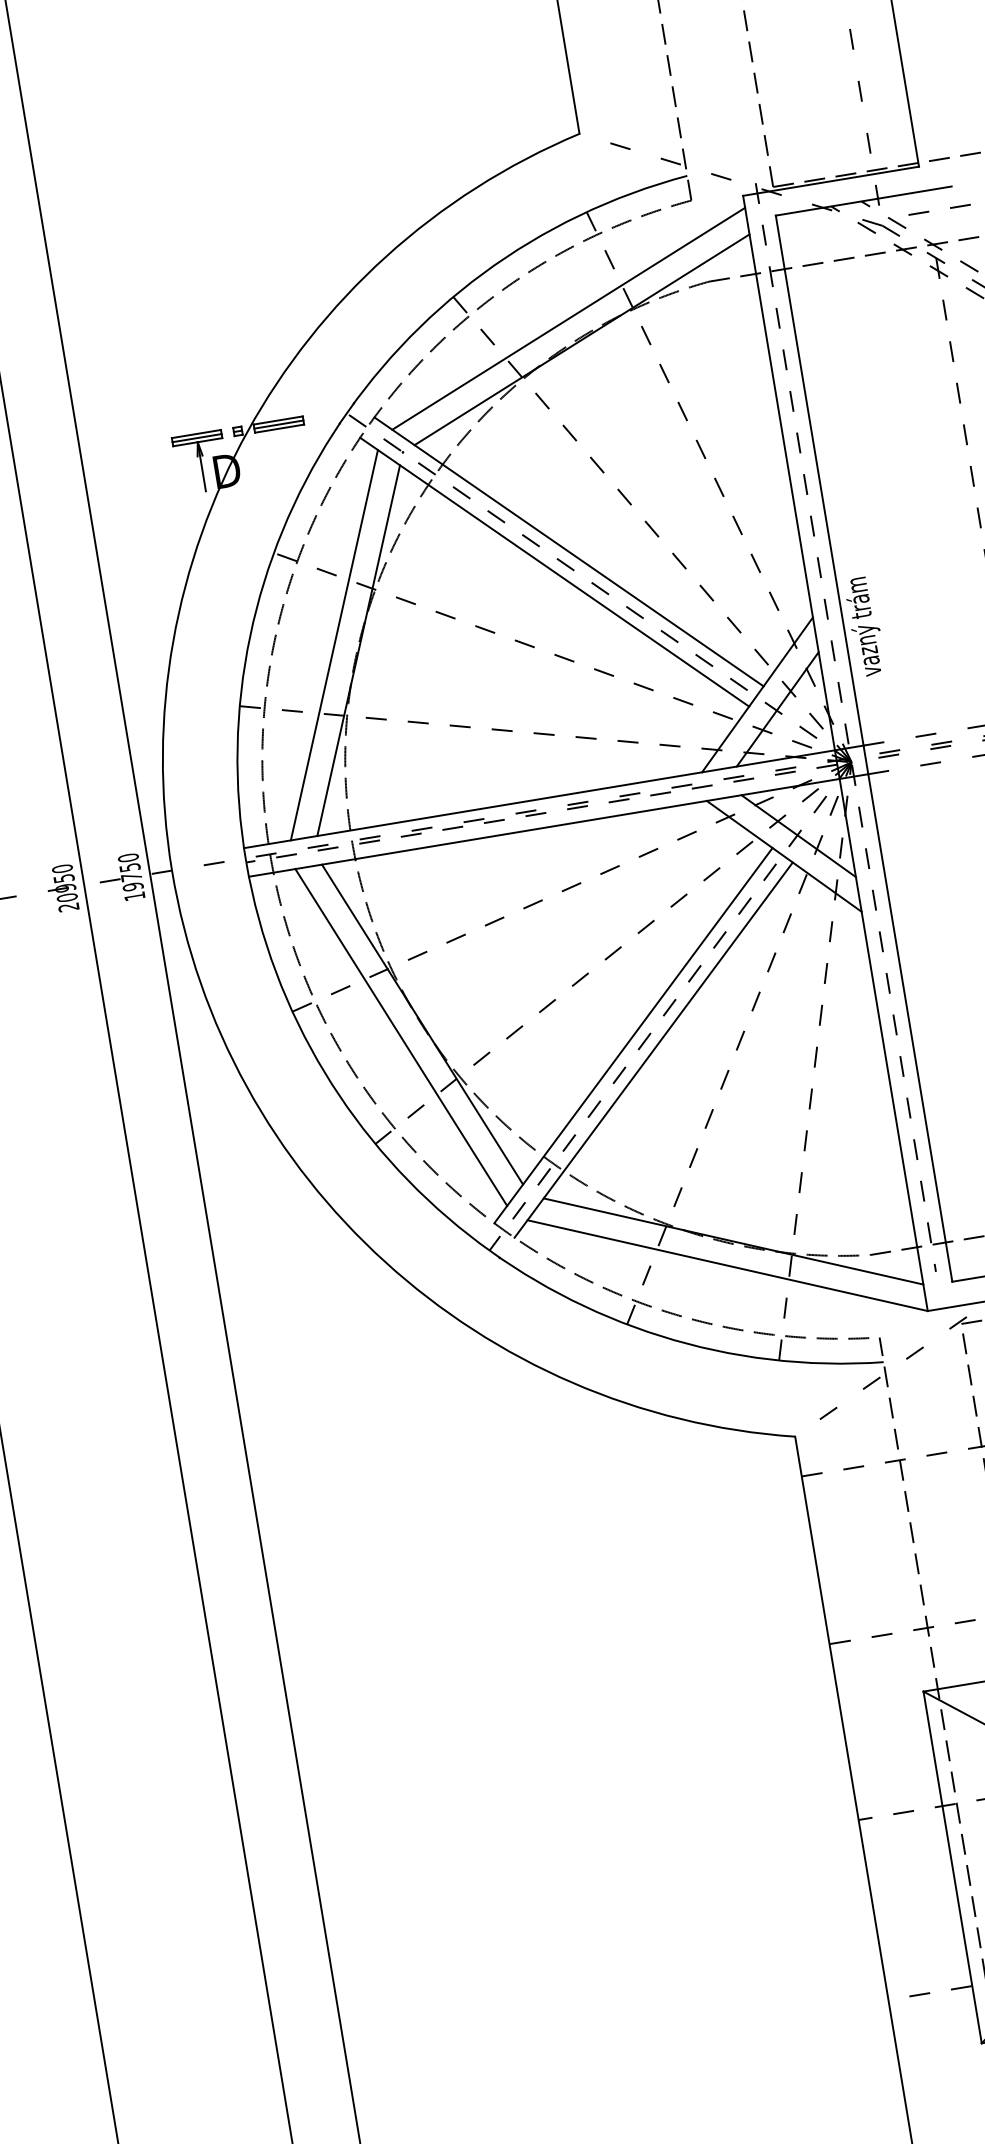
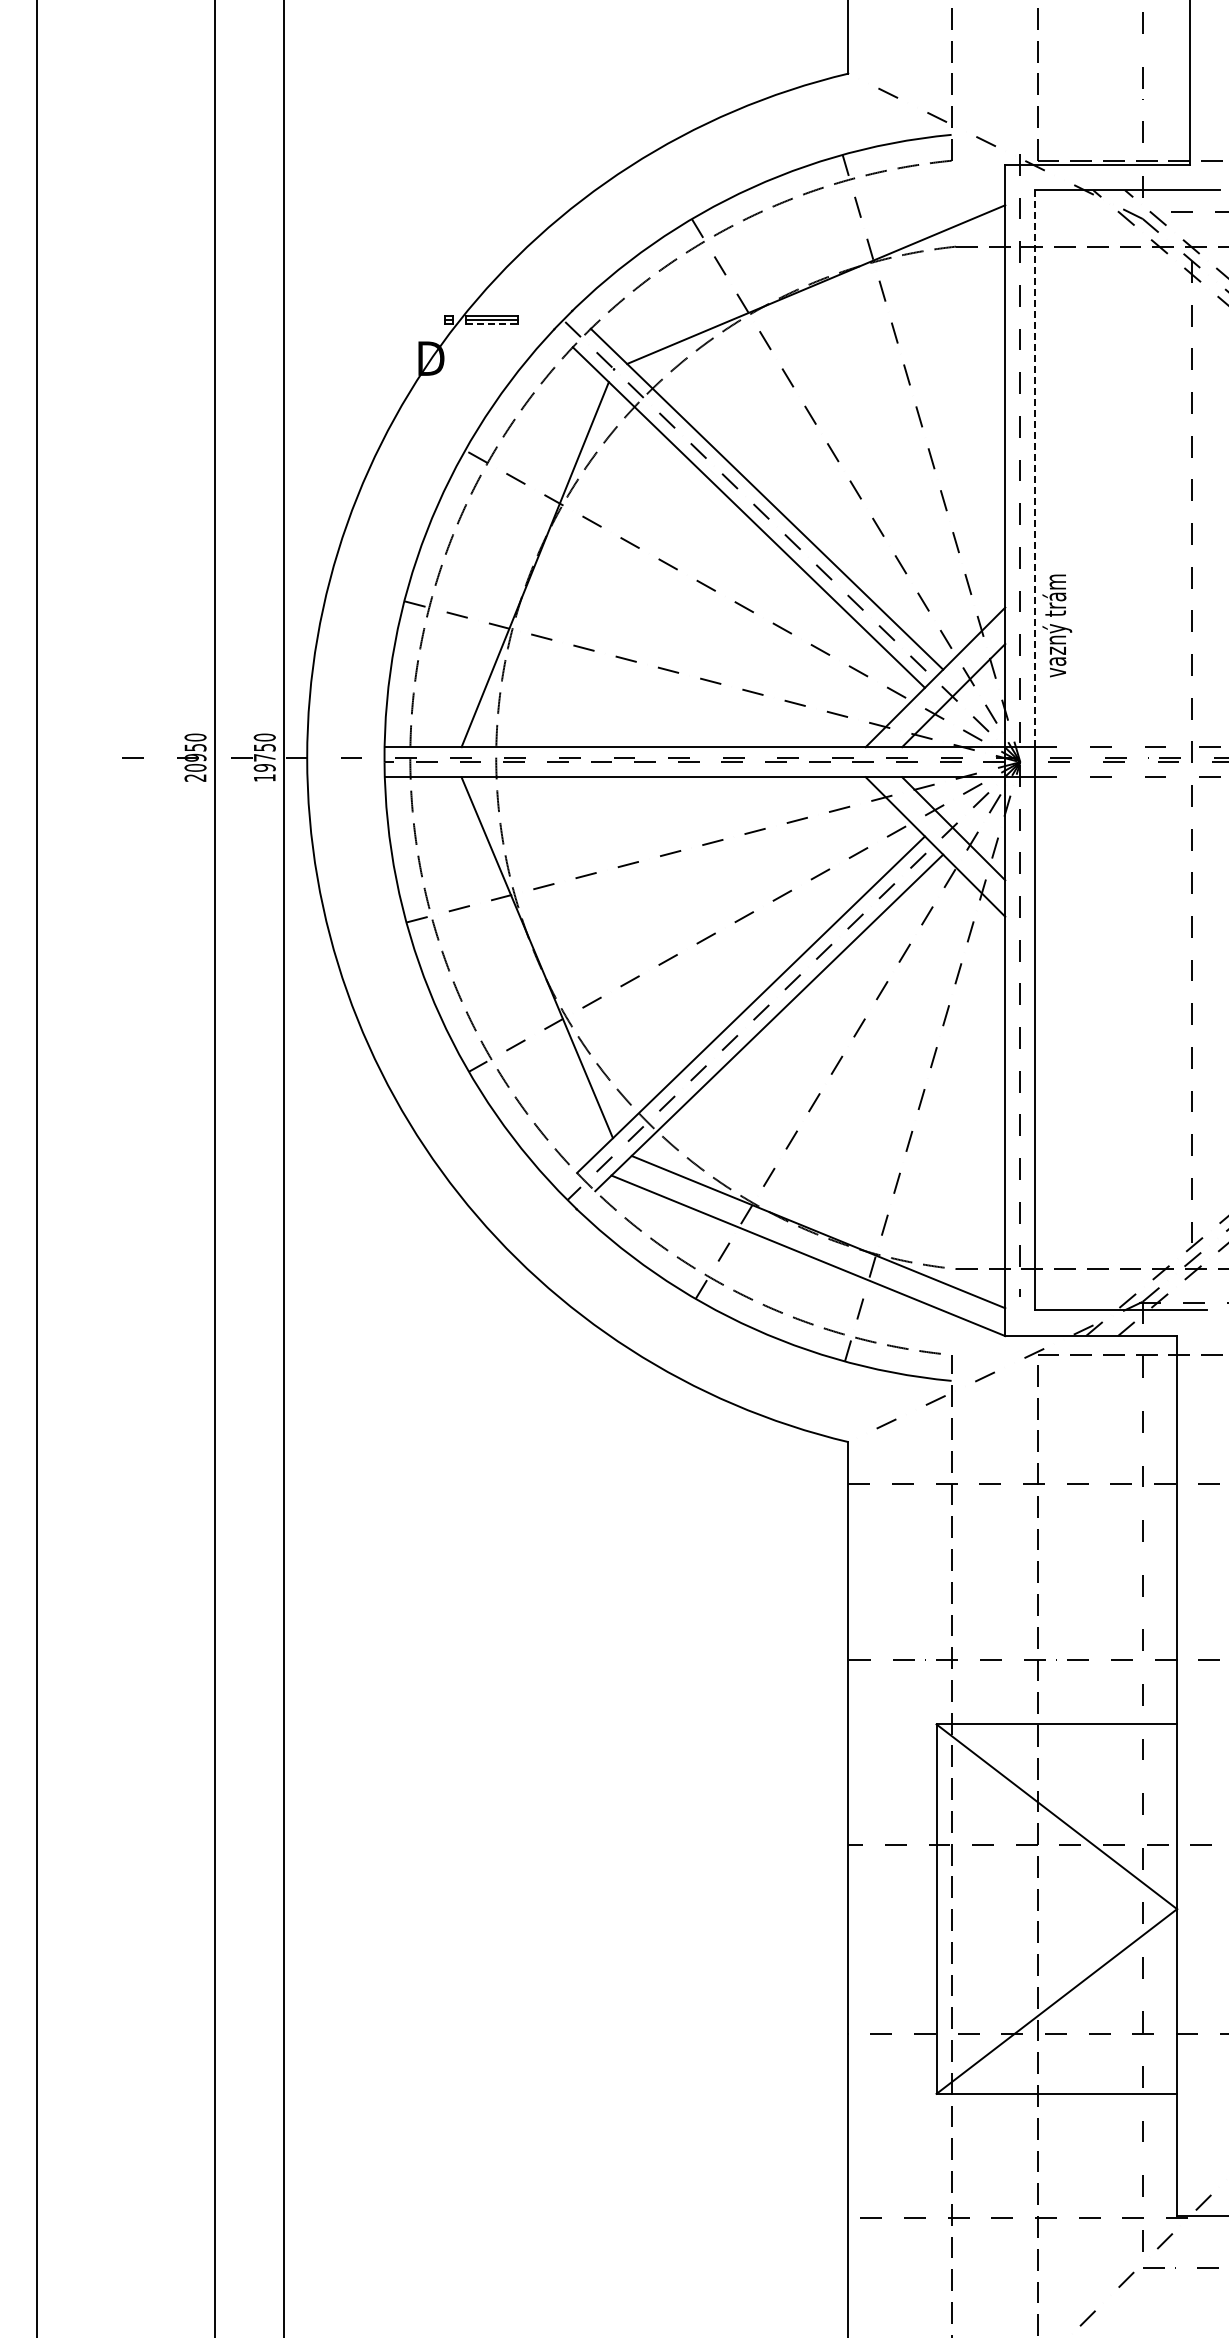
line: (568, 318) -> (806, 260), removed
line: (279, 428) -> (491, 324), solid -> dashed
part: (200, 462) -> (405, 345), removed
line: (819, 481) -> (1035, 469), solid -> dashed
line: (333, 644) -> (510, 554), removed
line: (401, 1037) -> (513, 967), removed

